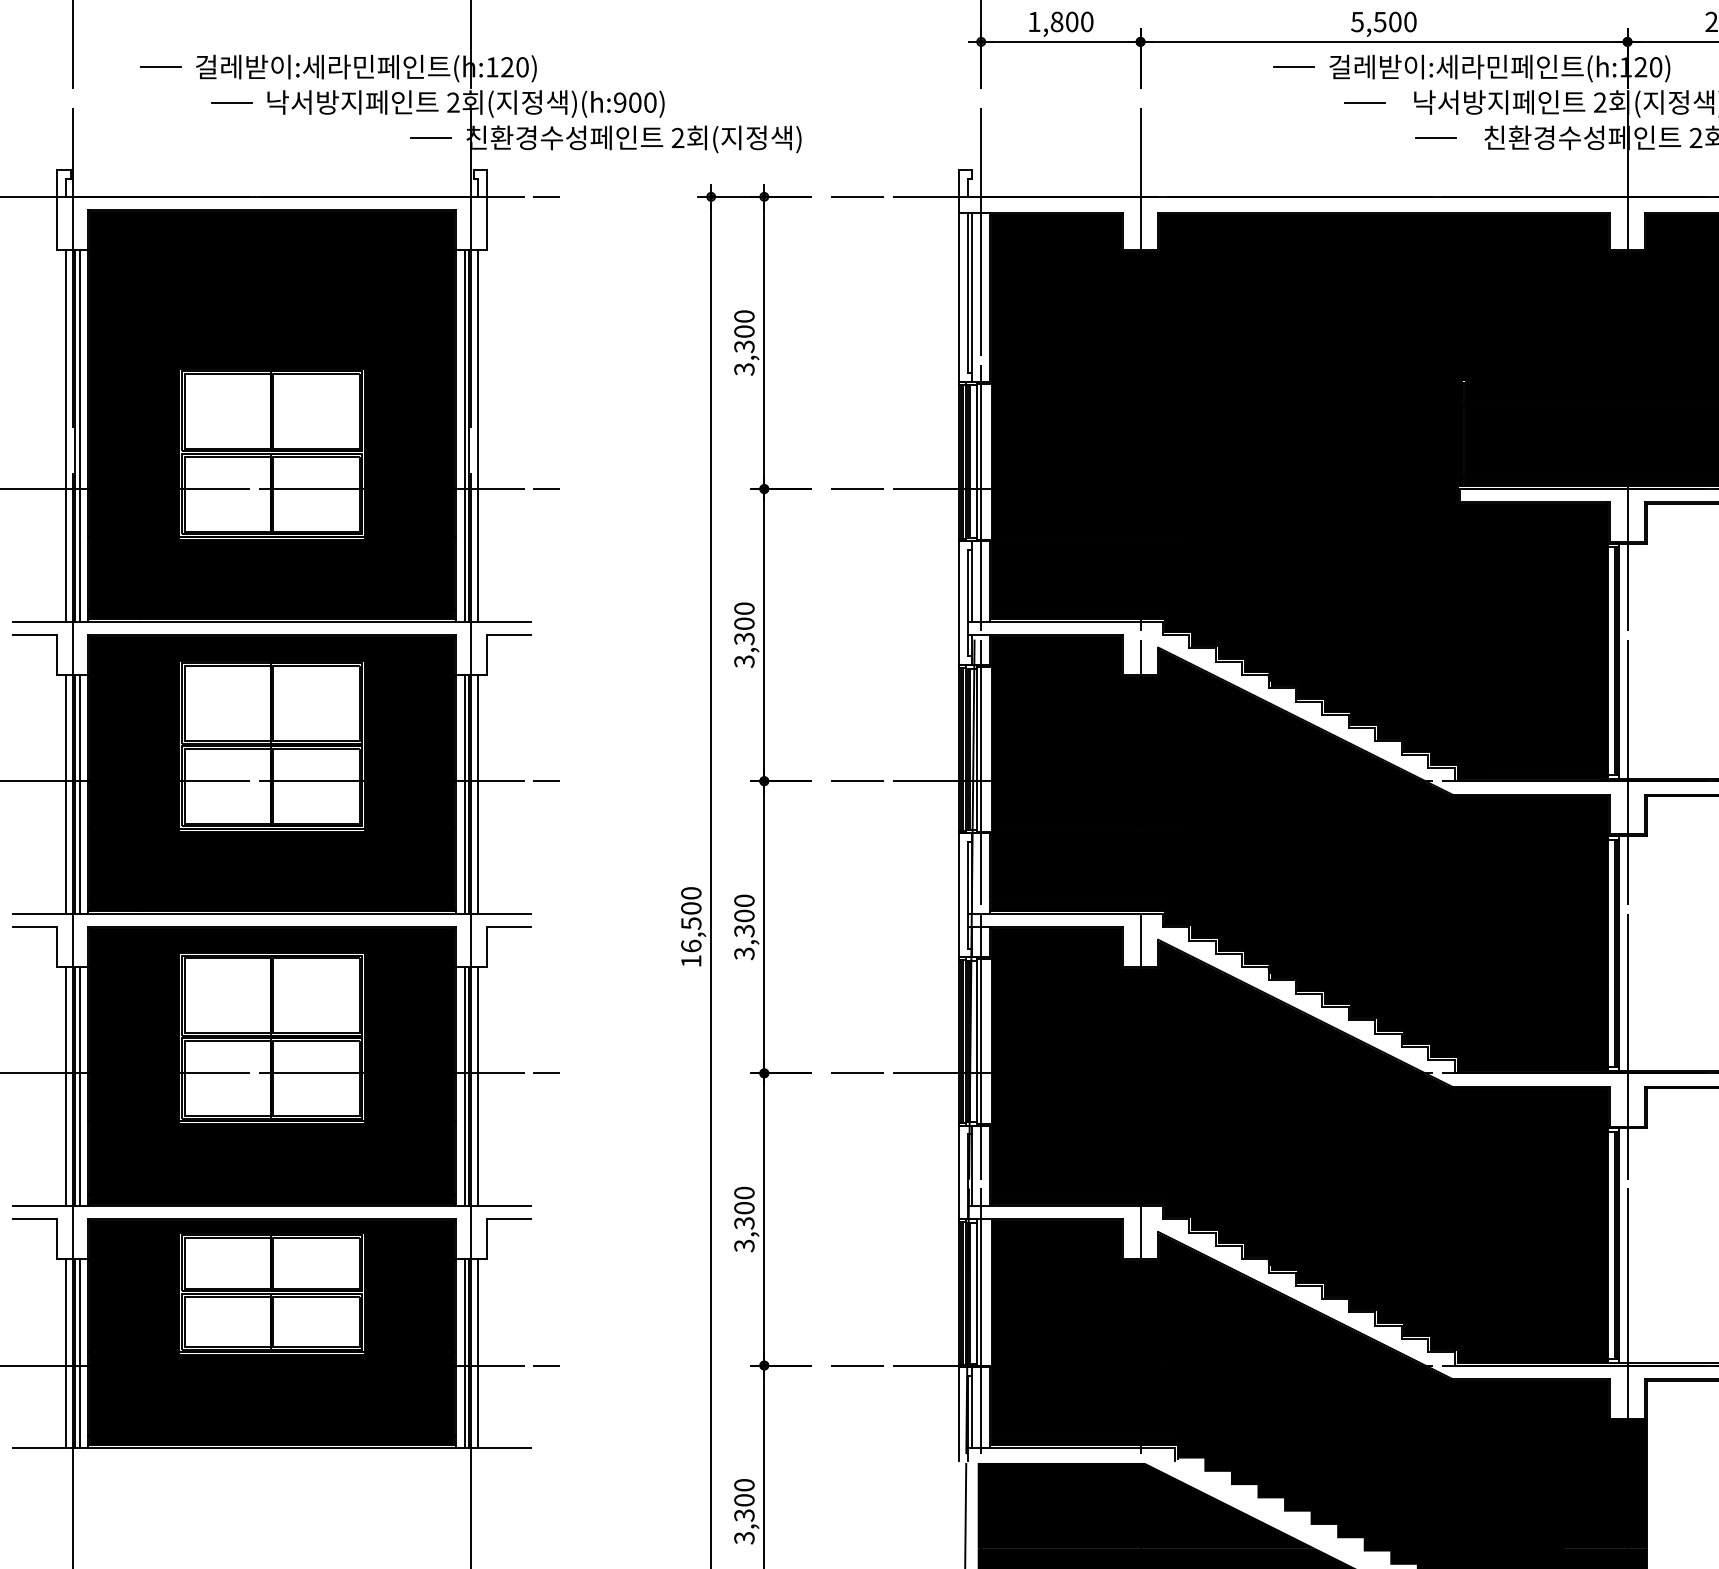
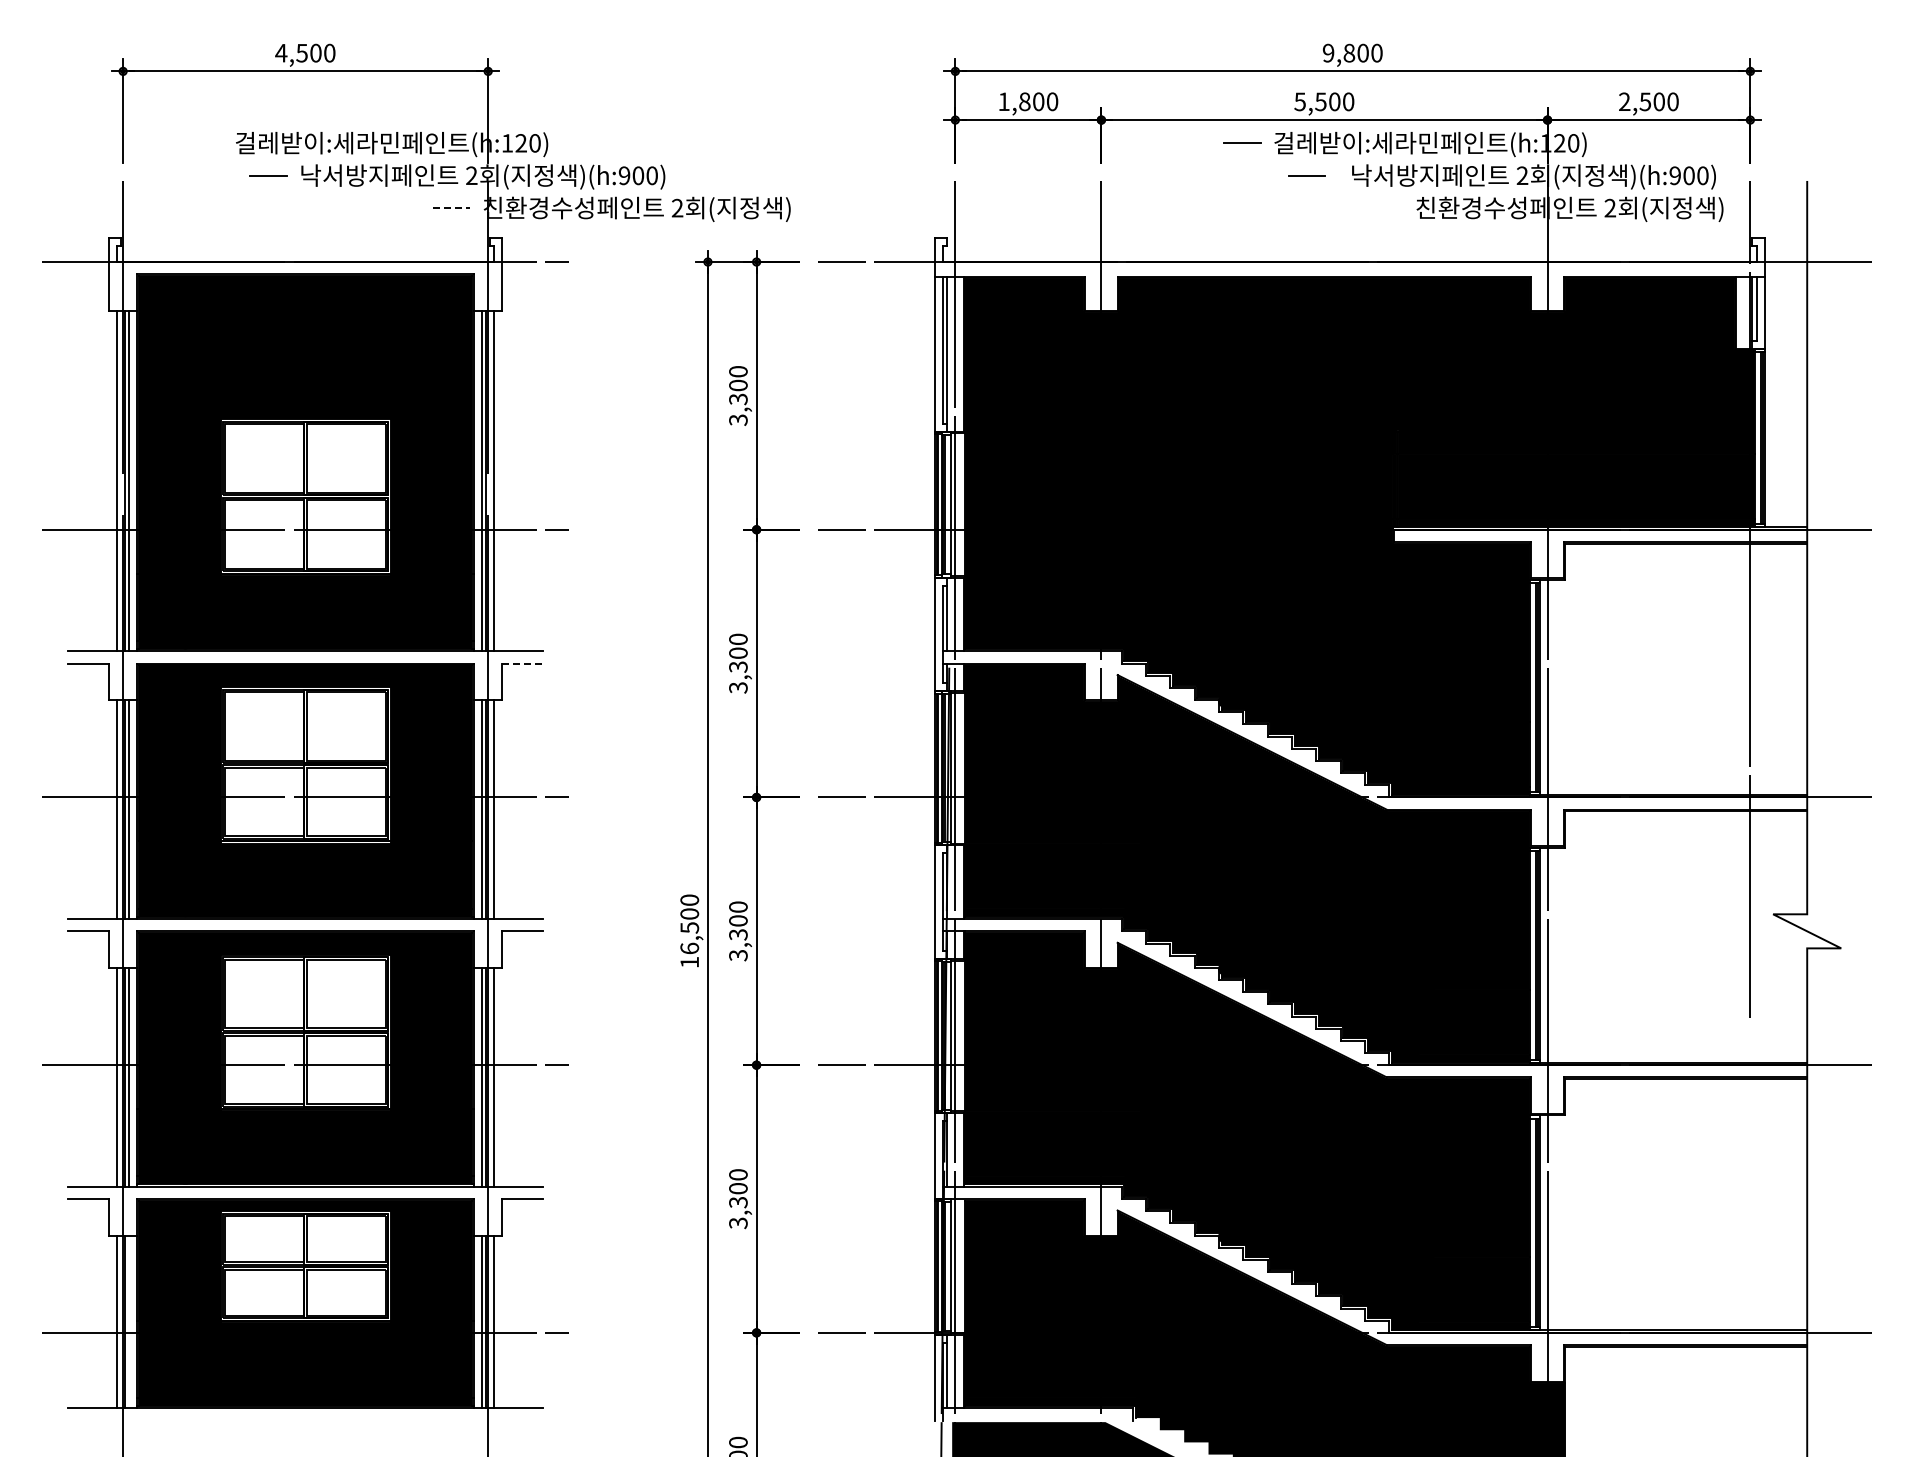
line: (160, 67) -> (203, 143), removed
line: (431, 138) -> (451, 208), solid -> dashed
line: (1435, 138) -> (1371, 208), removed
line: (509, 634) -> (523, 663), solid -> dashed
line: (79, 1353) -> (129, 1321), removed

